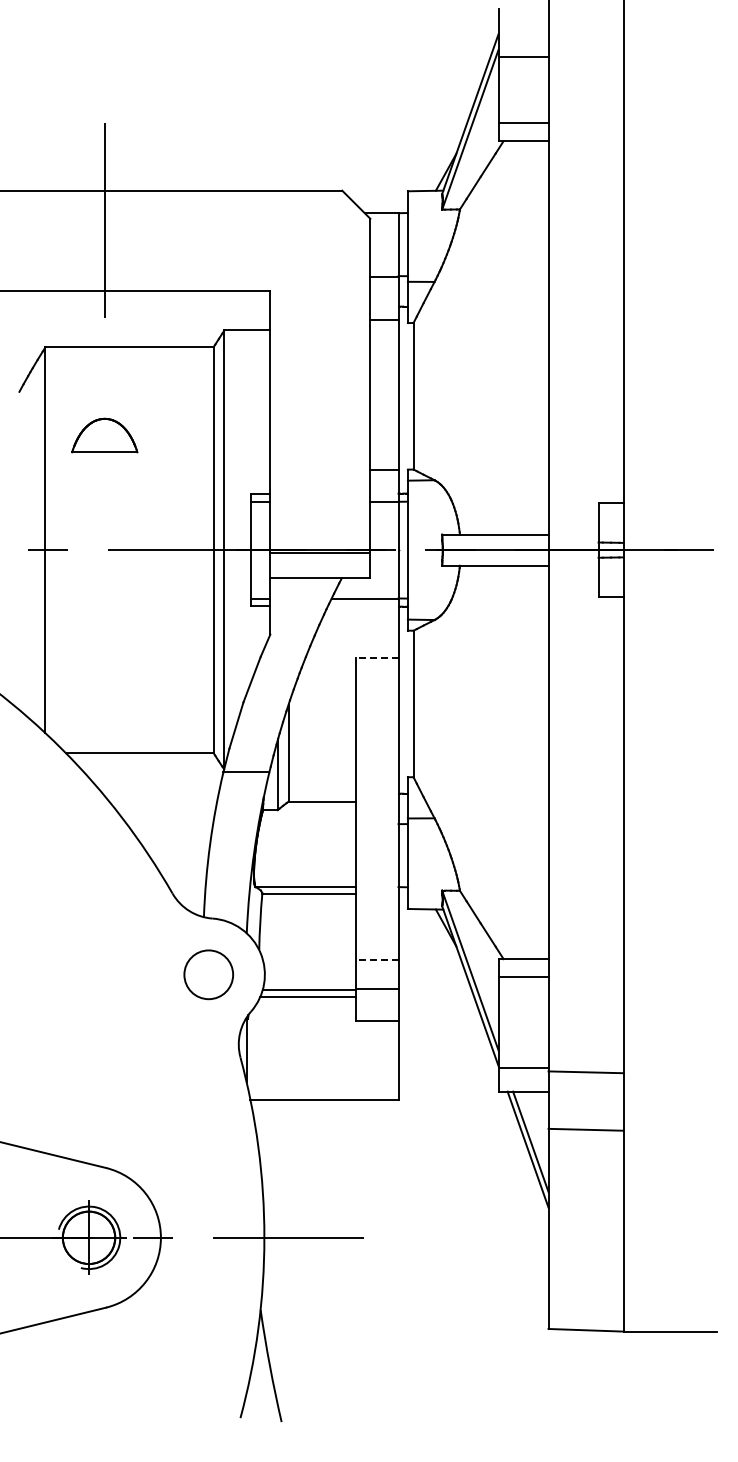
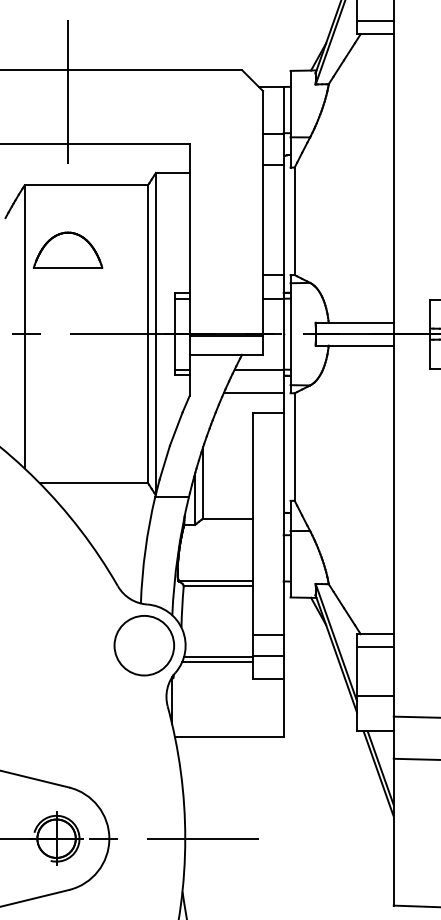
part: (104, 435) -> (67, 250), size x1.43
line: (357, 630) -> (253, 393), added
line: (376, 657) -> (267, 412), dashed -> solid
line: (376, 959) -> (267, 634), dashed -> solid
circle: (208, 974) -> (144, 645), size x1.67
line: (523, 1068) -> (375, 696), moved

